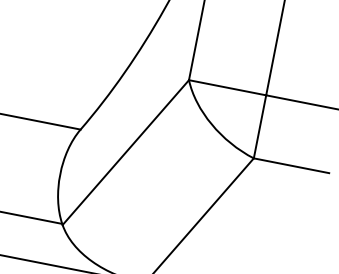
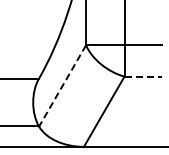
line: (125, 151) -> (62, 85), solid -> dashed
line: (292, 165) -> (143, 76), solid -> dashed

